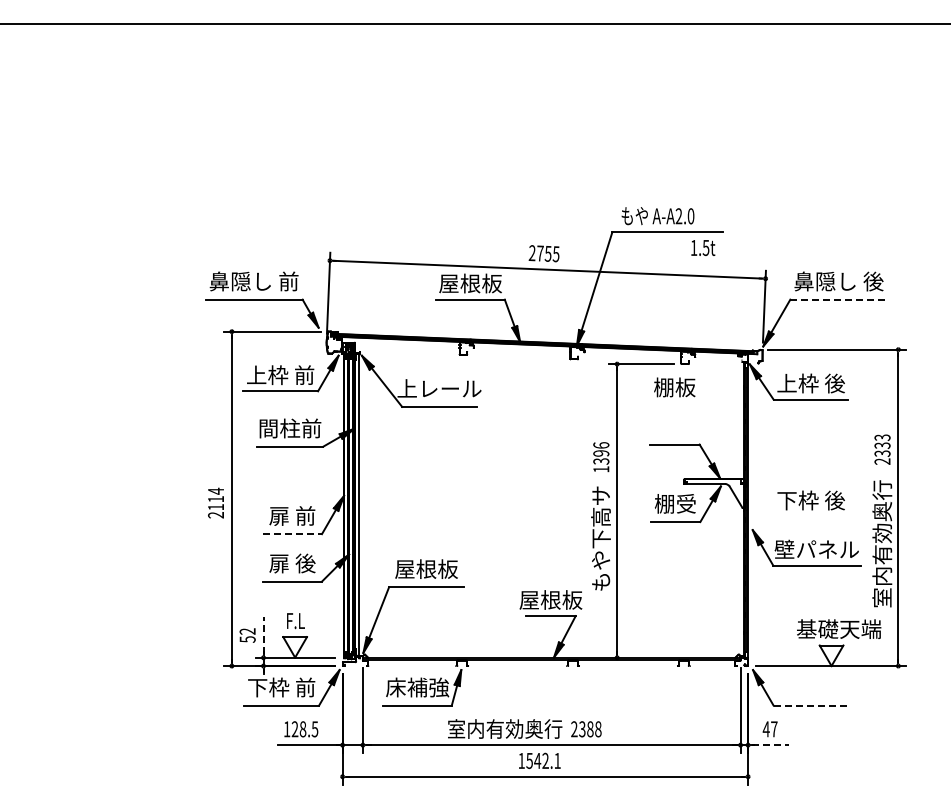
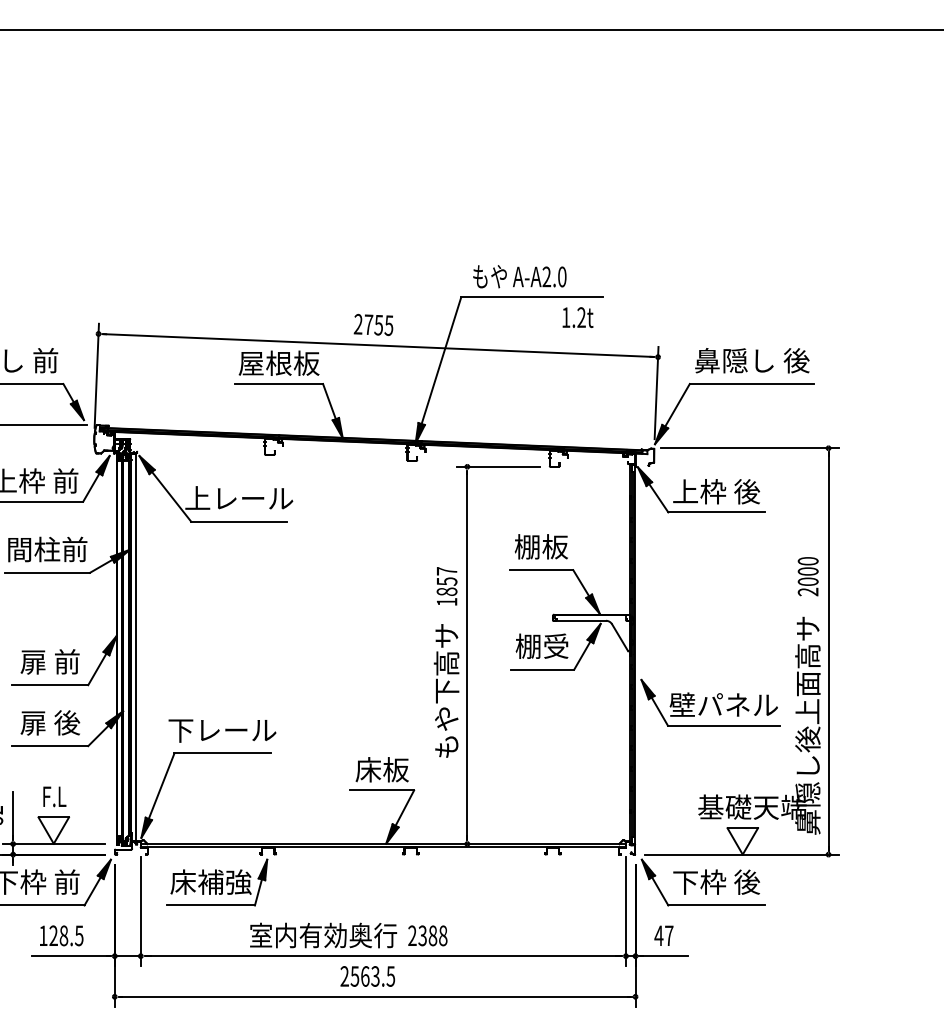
text: (705, 247) -> (580, 317), 1.5t -> 1.2t
line: (838, 299) -> (751, 383), dashed -> solid
text: (674, 387) -> (541, 546), moved
text: (882, 445) -> (808, 571), 2333 -> 2000
text: (601, 453) -> (447, 581), 1396 -> 1857
text: (810, 500) -> (715, 882), moved
line: (292, 534) -> (50, 685), dashed -> solid
text: (882, 565) -> (808, 725), 室内有効奥行 -> 鼻隠し後上面高サ
text: (426, 568) -> (222, 729), 屋根板 -> 下レール
text: (550, 599) -> (381, 769), 屋根板 -> 床板
line: (263, 634) -> (13, 814), dashed -> solid
line: (811, 705) -> (716, 905), dashed -> solid
line: (770, 745) -> (664, 956), dashed -> solid
text: (539, 760) -> (367, 975), 1542.1 -> 2563.5

